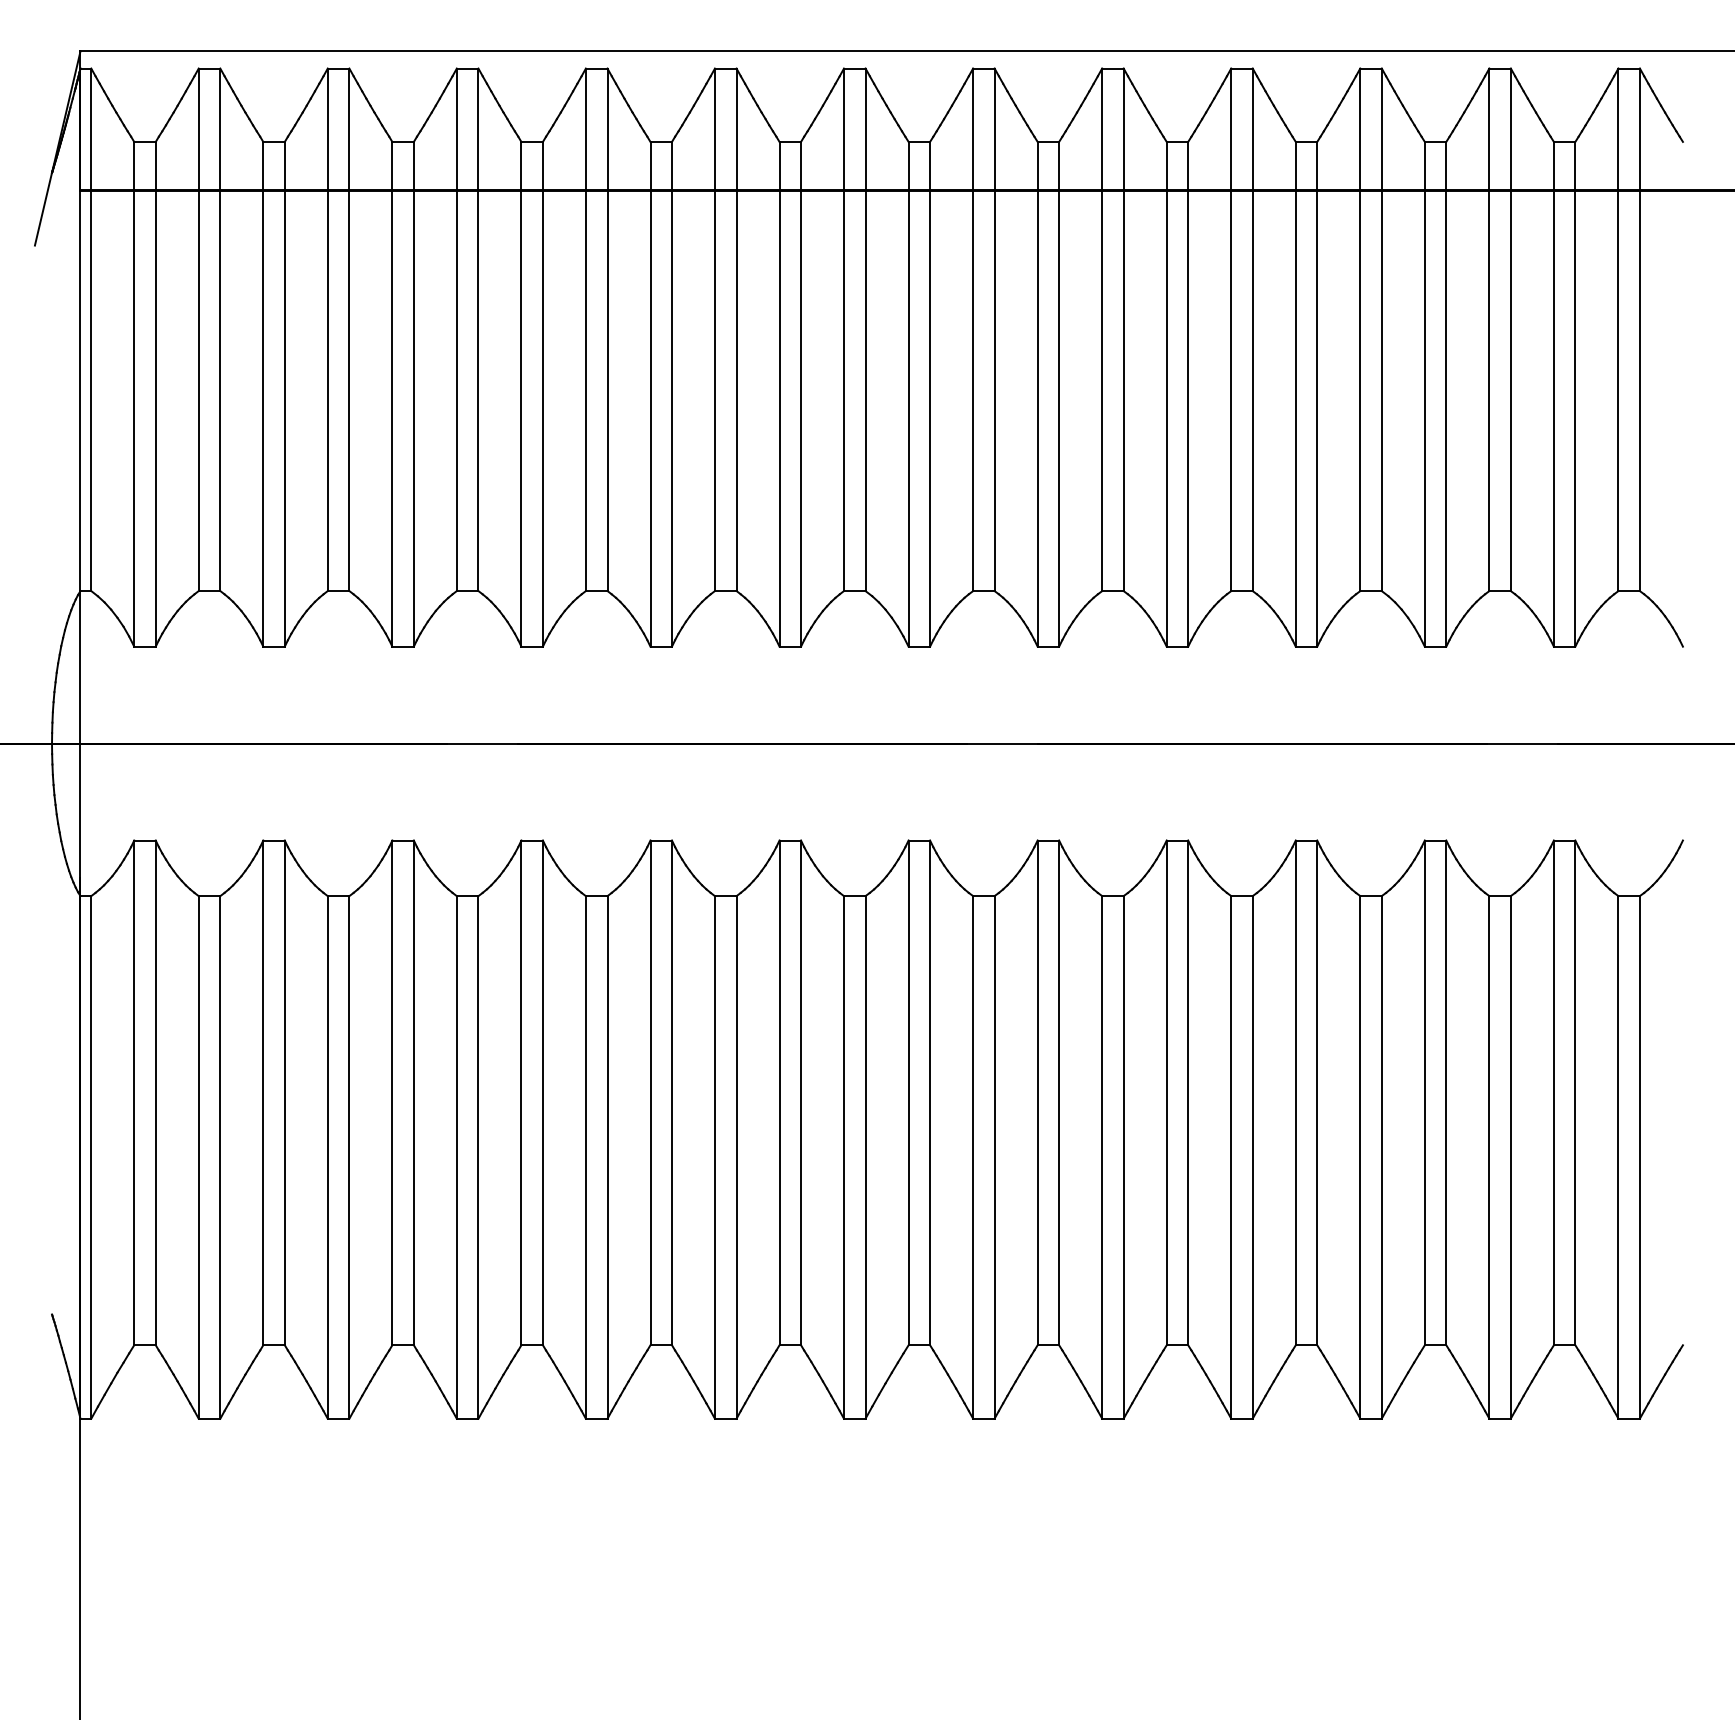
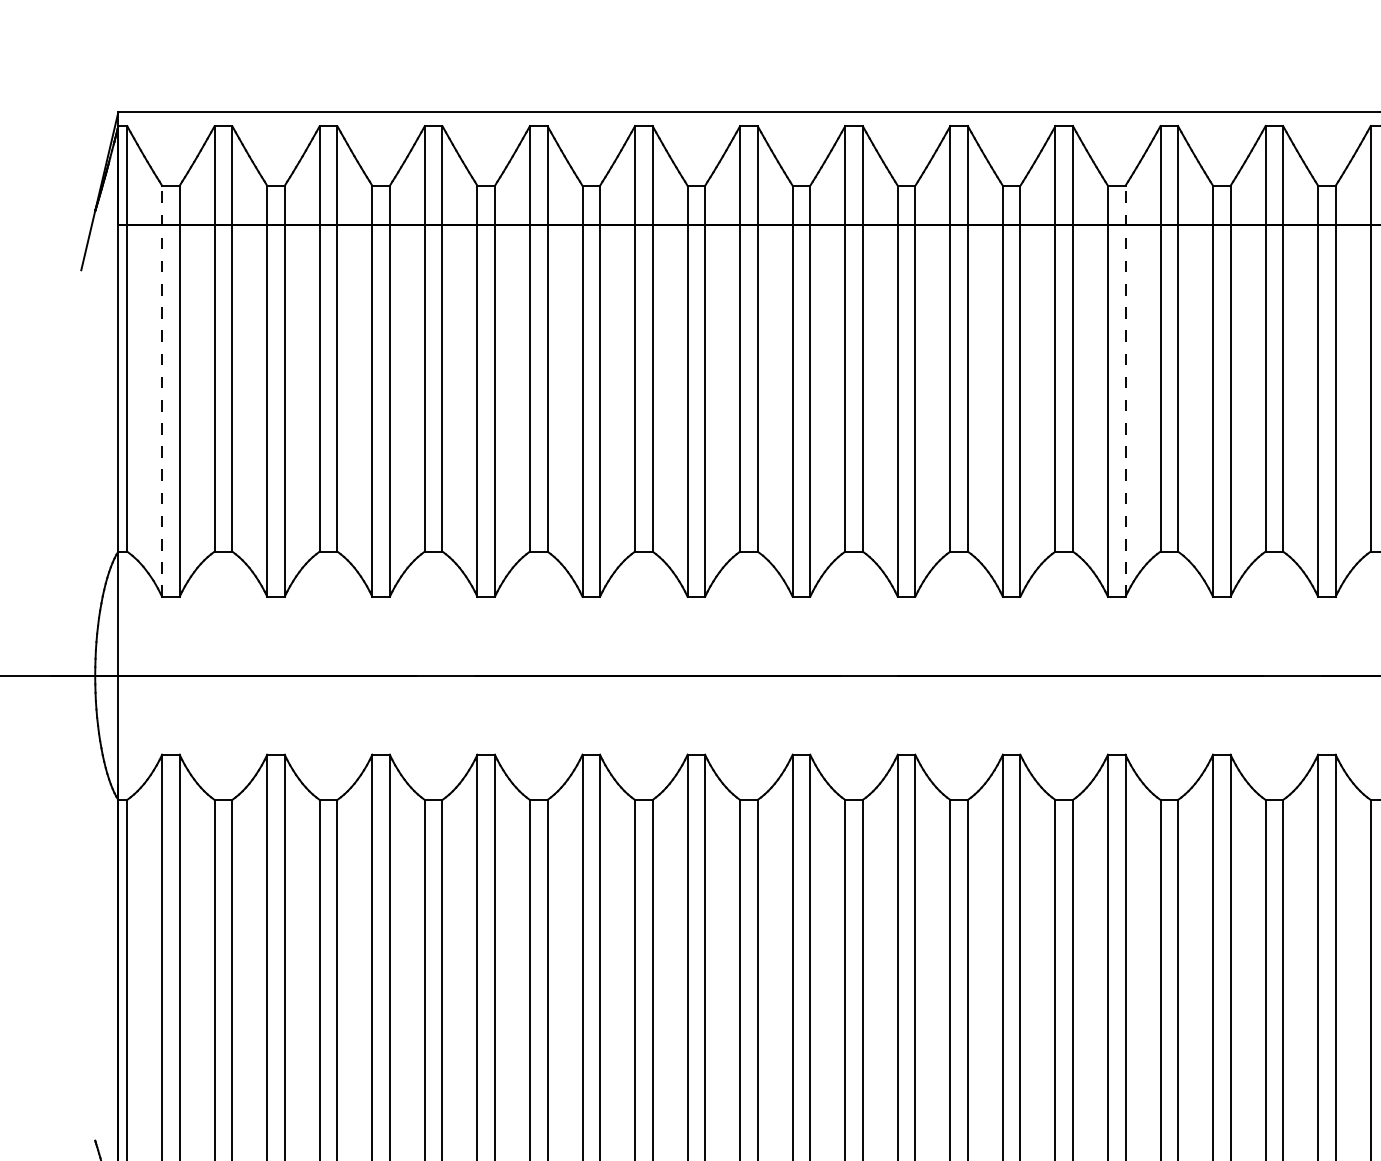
line: (134, 393) -> (162, 390), solid -> dashed
line: (1317, 393) -> (1125, 390), solid -> dashed

